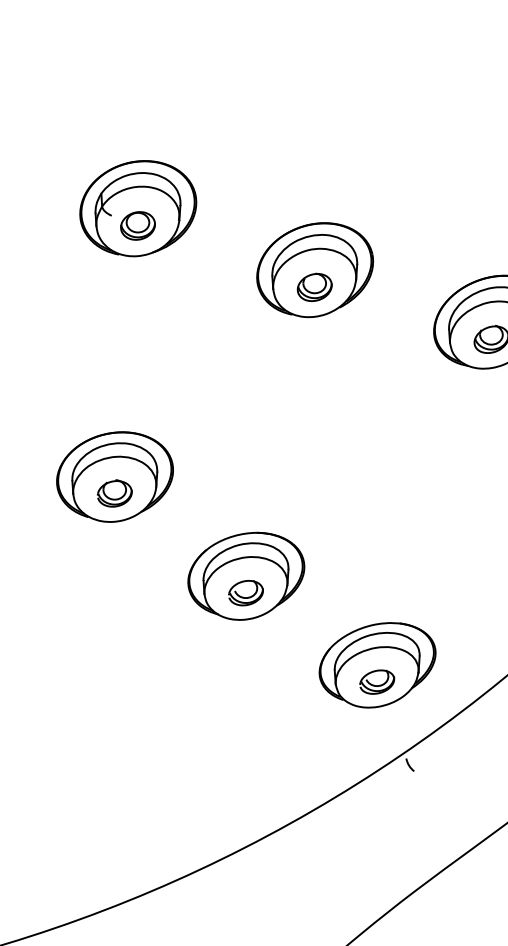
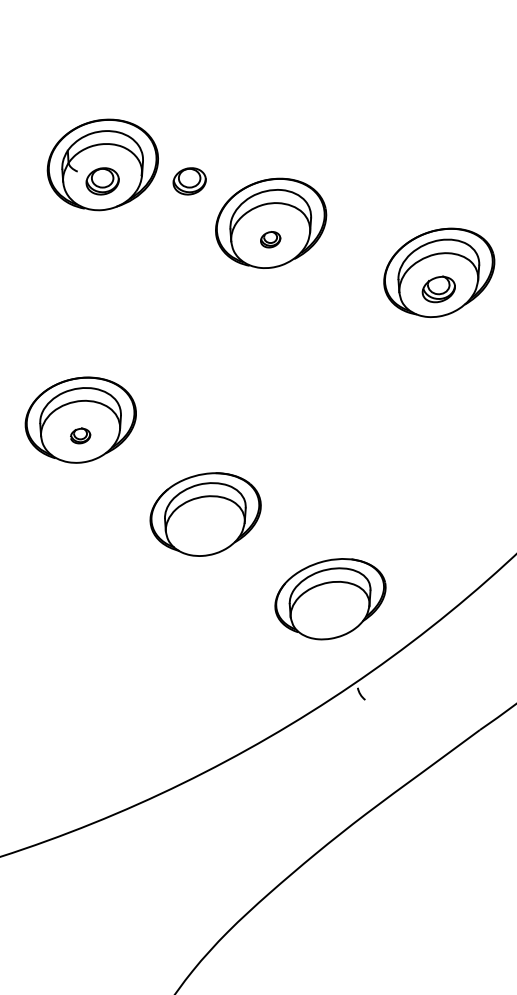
part: (229, 226) -> (189, 181), added
part: (314, 287) -> (270, 239), size x0.6
part: (114, 493) -> (80, 435), size x0.6
part: (246, 593) -> (205, 530), removed
part: (377, 682) -> (330, 615), removed

